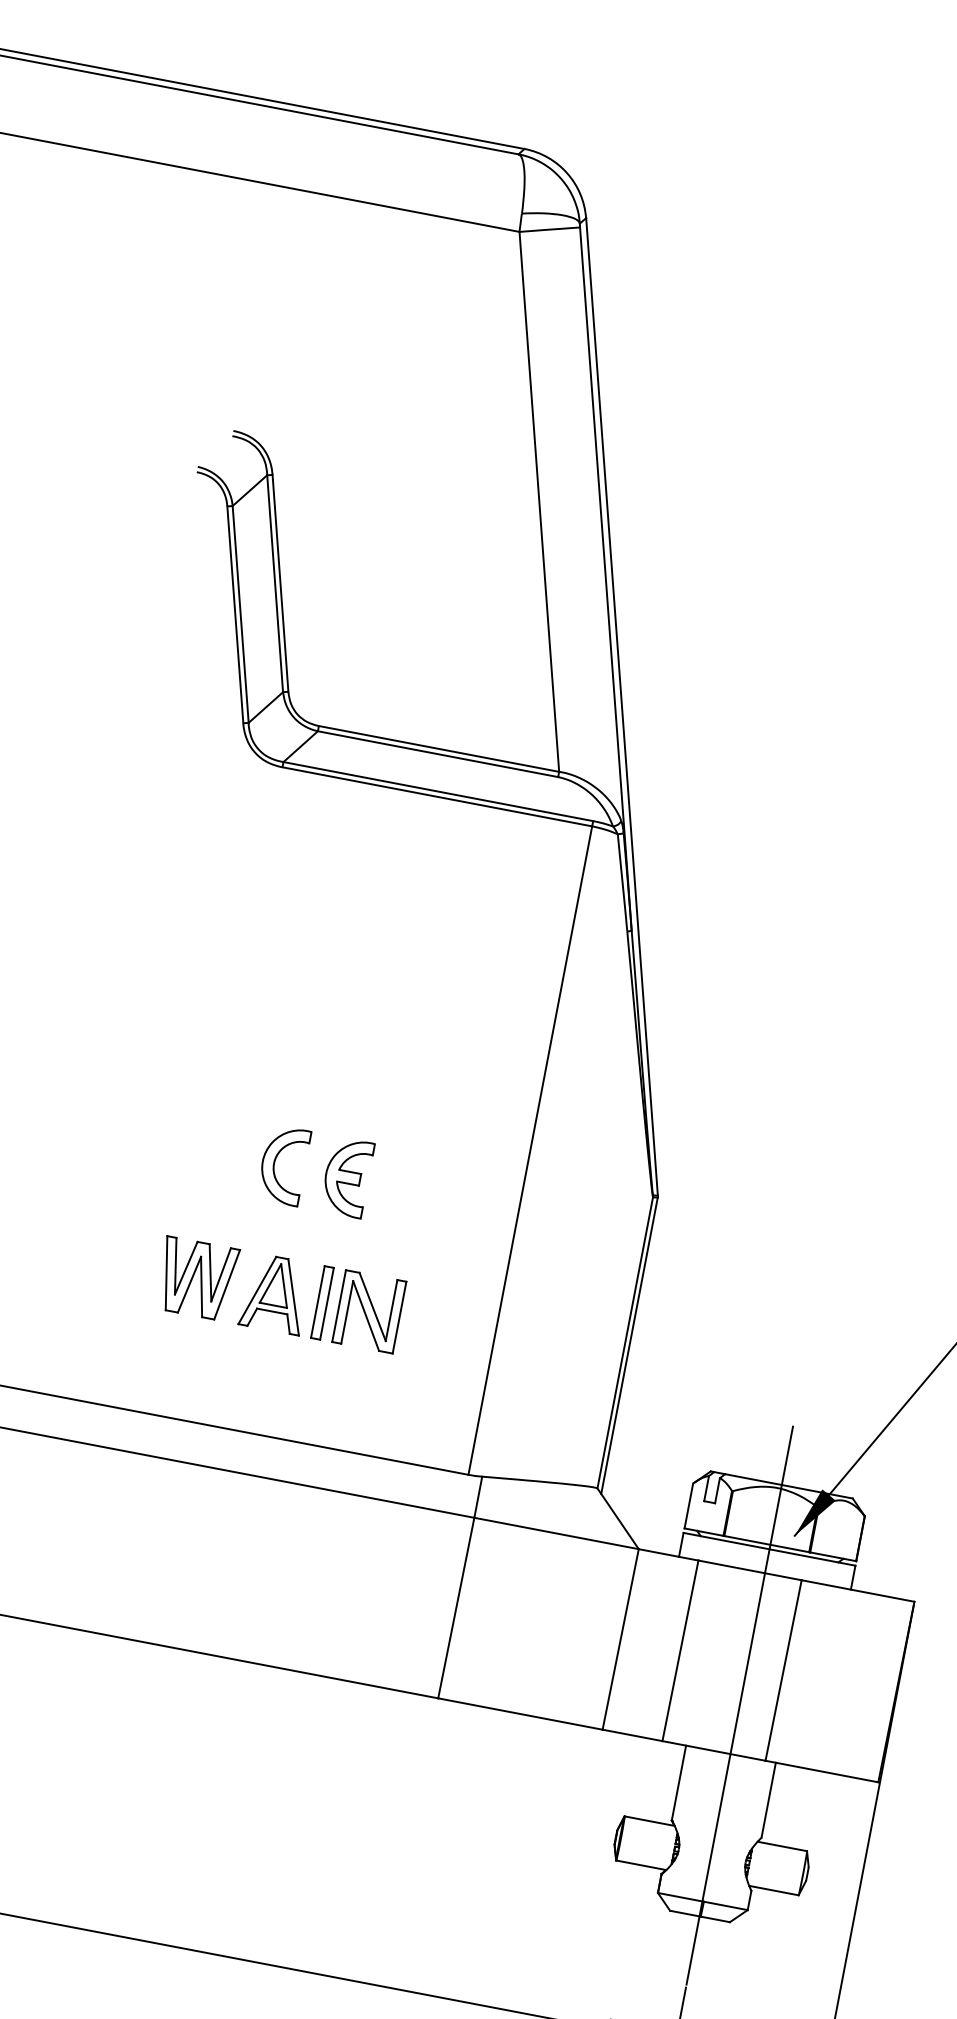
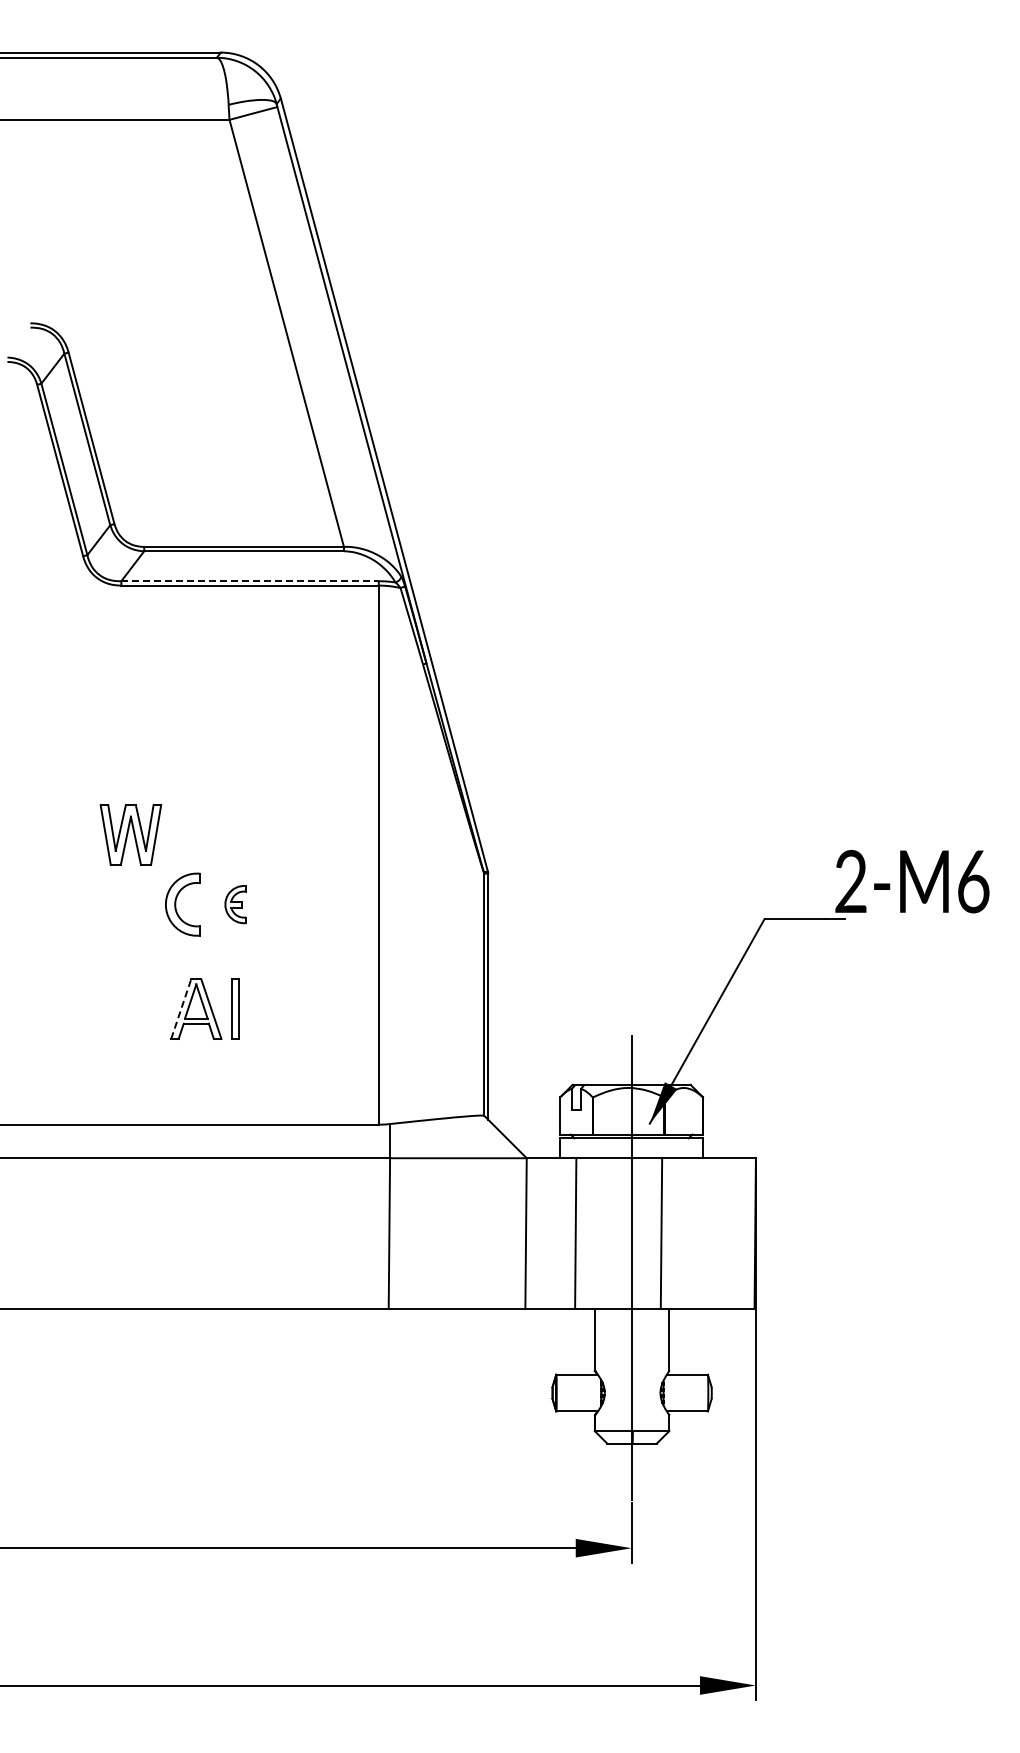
line: (438, 792) -> (250, 581), solid -> dashed
part: (346, 1177) -> (235, 904), size x0.6
part: (196, 1278) -> (130, 834), moved
line: (257, 1289) -> (181, 1008), solid -> dashed
part: (368, 1310) -> (273, 1008), removed

